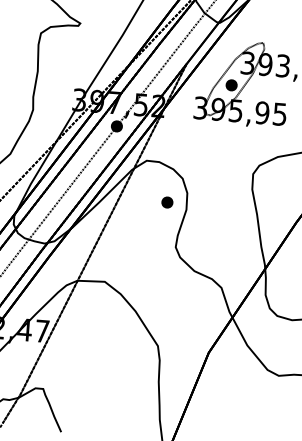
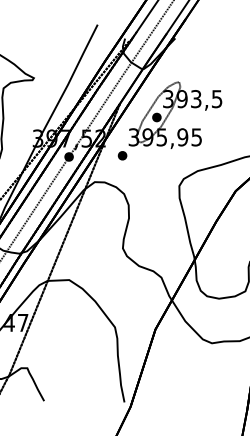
part: (167, 202) -> (122, 155), moved

